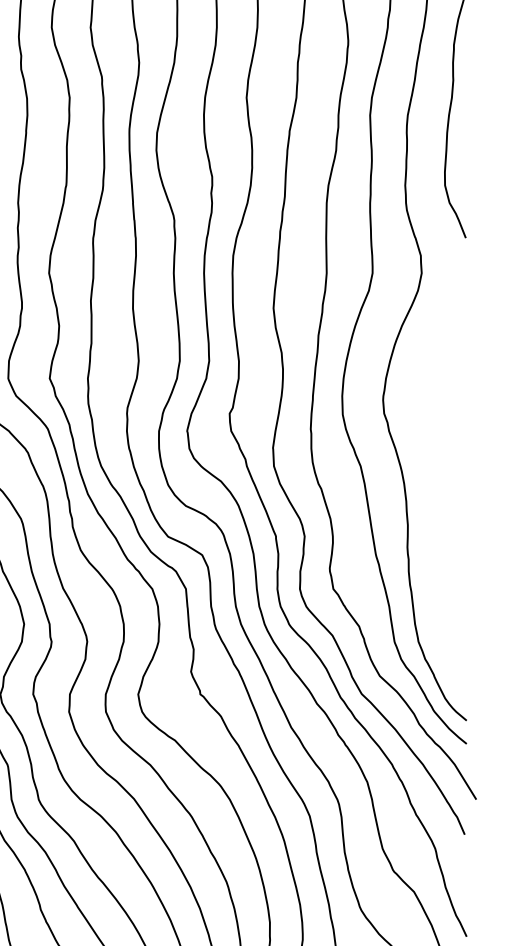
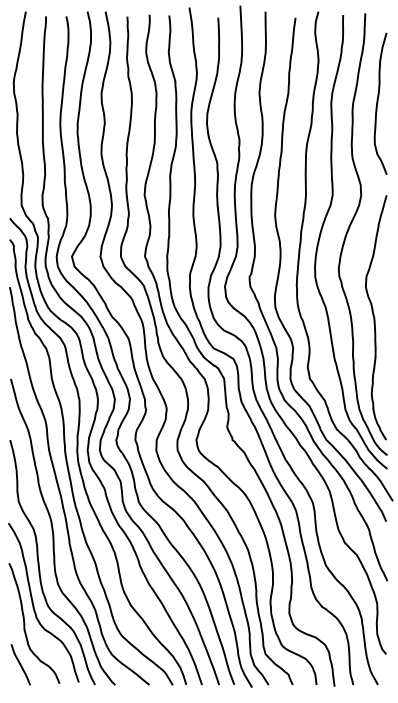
curve: (446, 483) -> (375, 317), added

